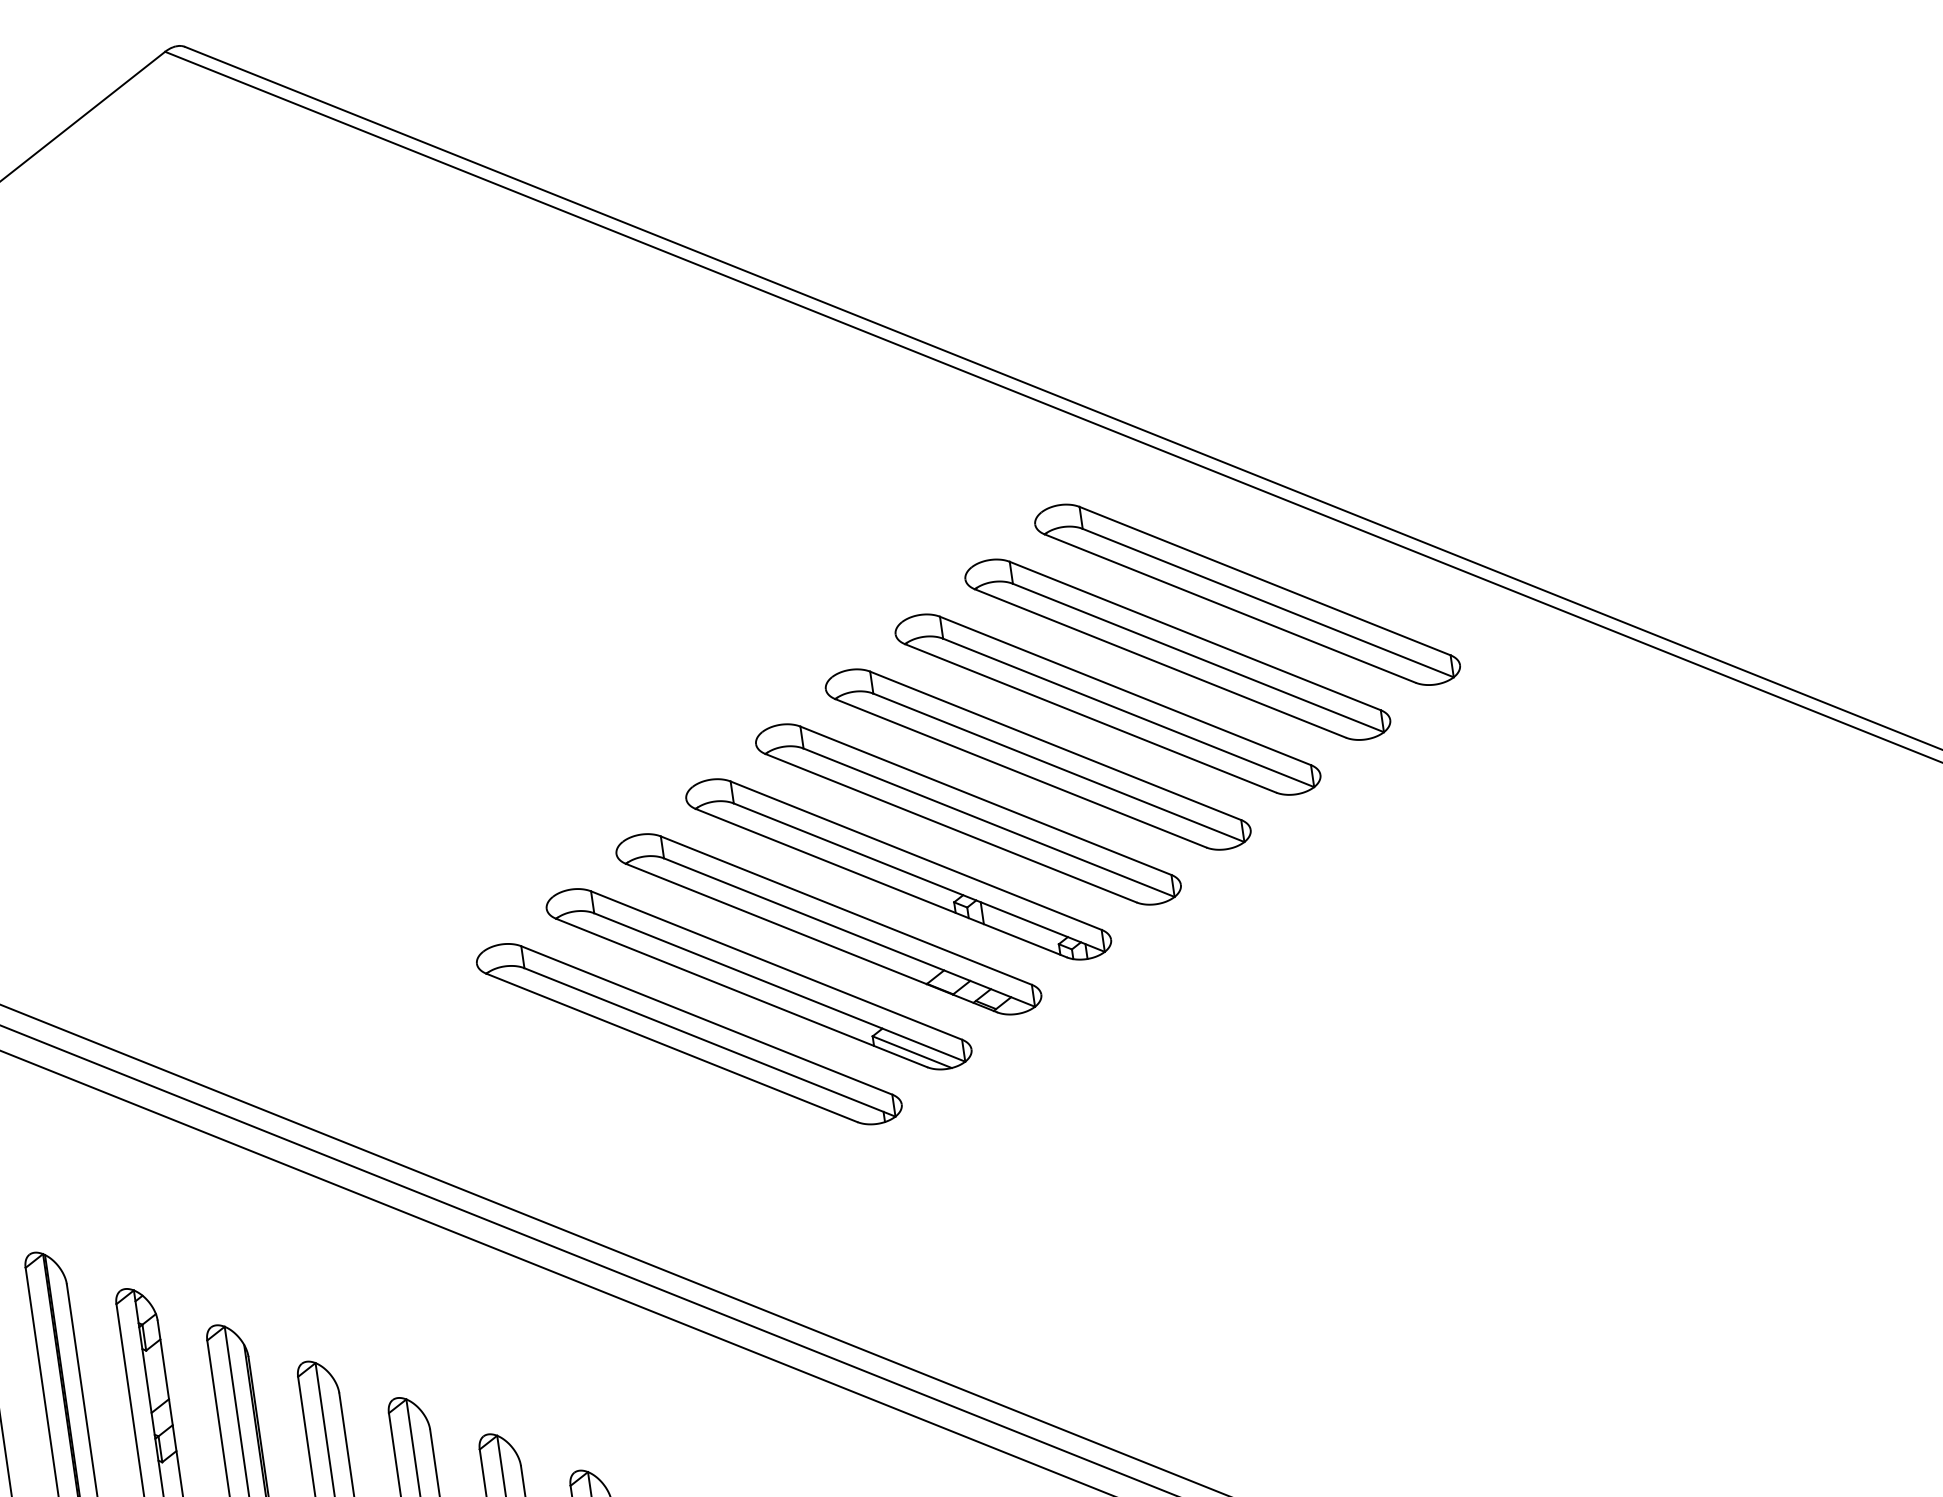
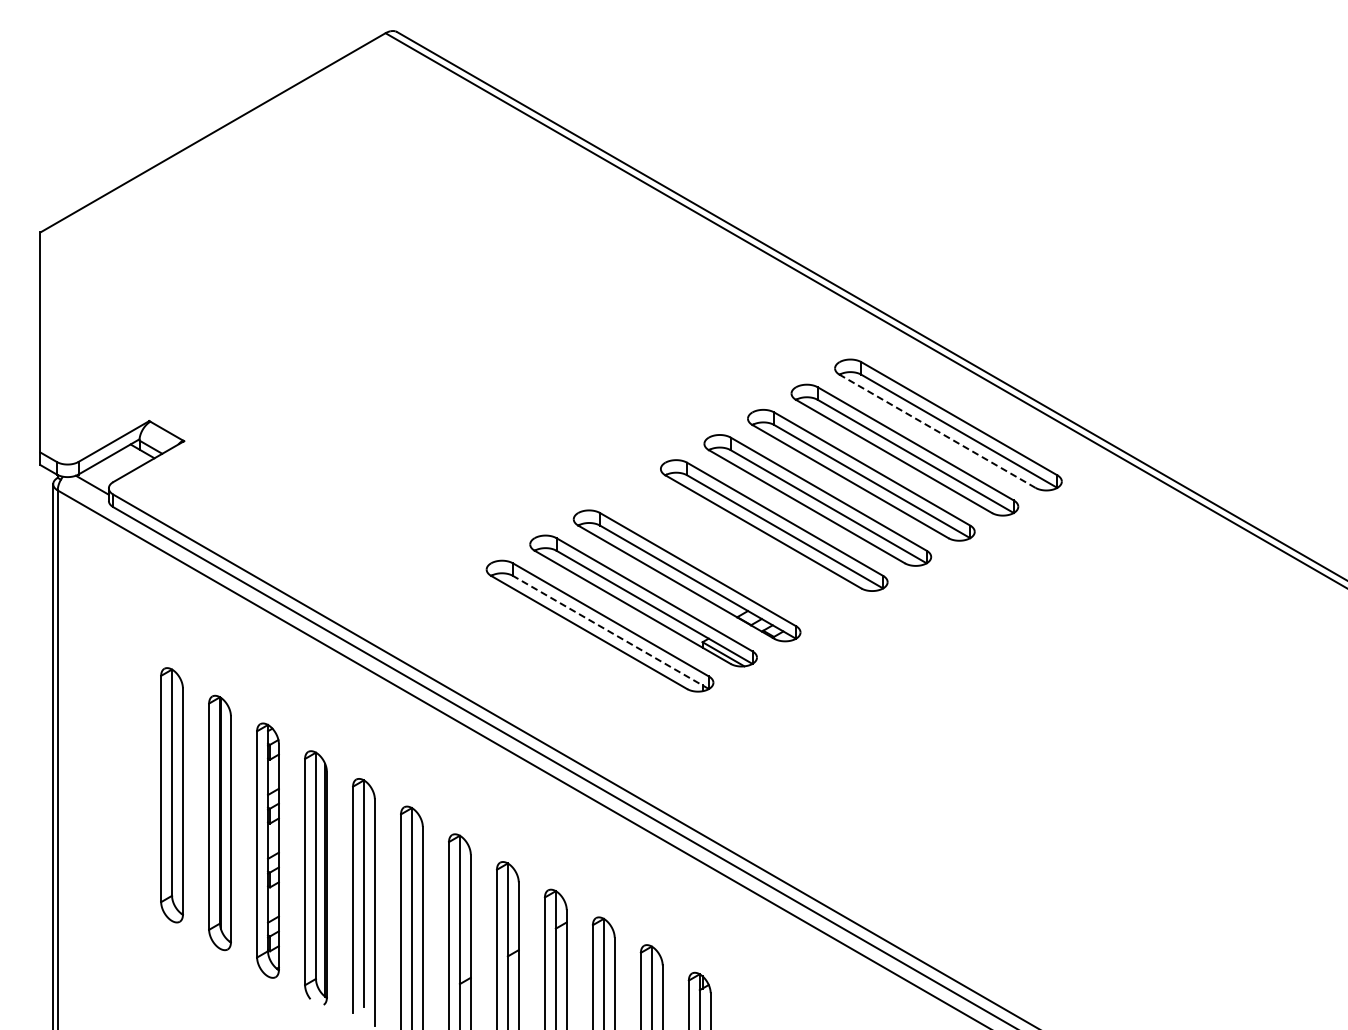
line: (1230, 608) -> (937, 431), solid -> dashed
part: (898, 869) -> (730, 550), removed
line: (709, 1042) -> (610, 632), solid -> dashed

